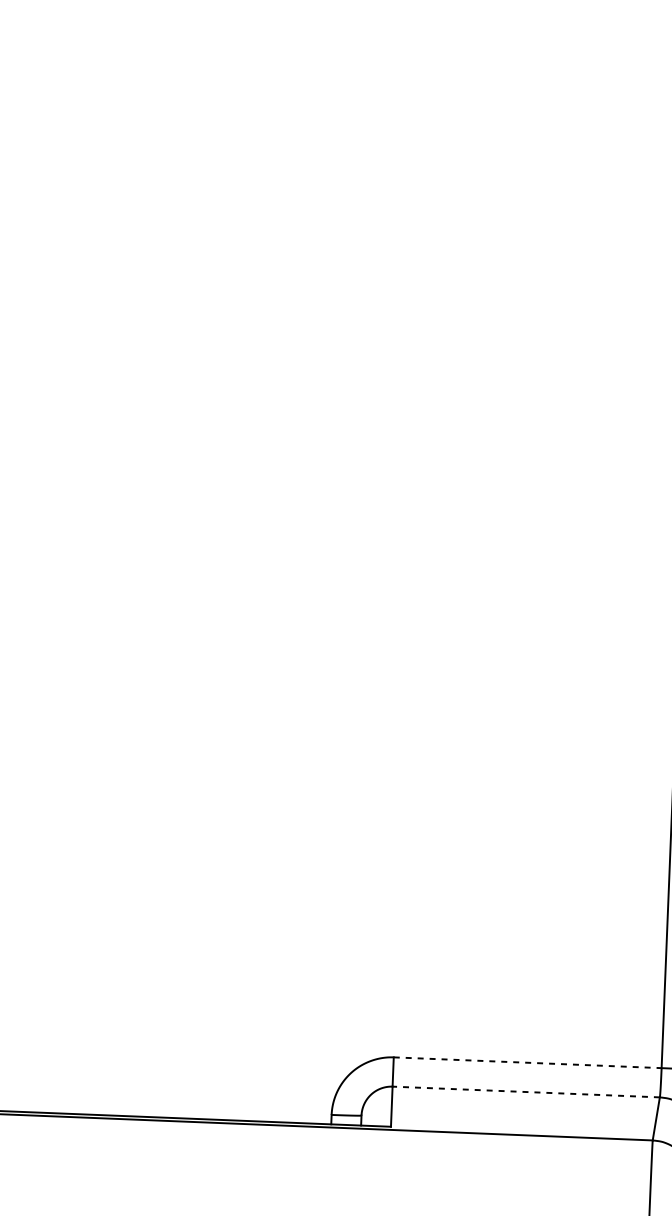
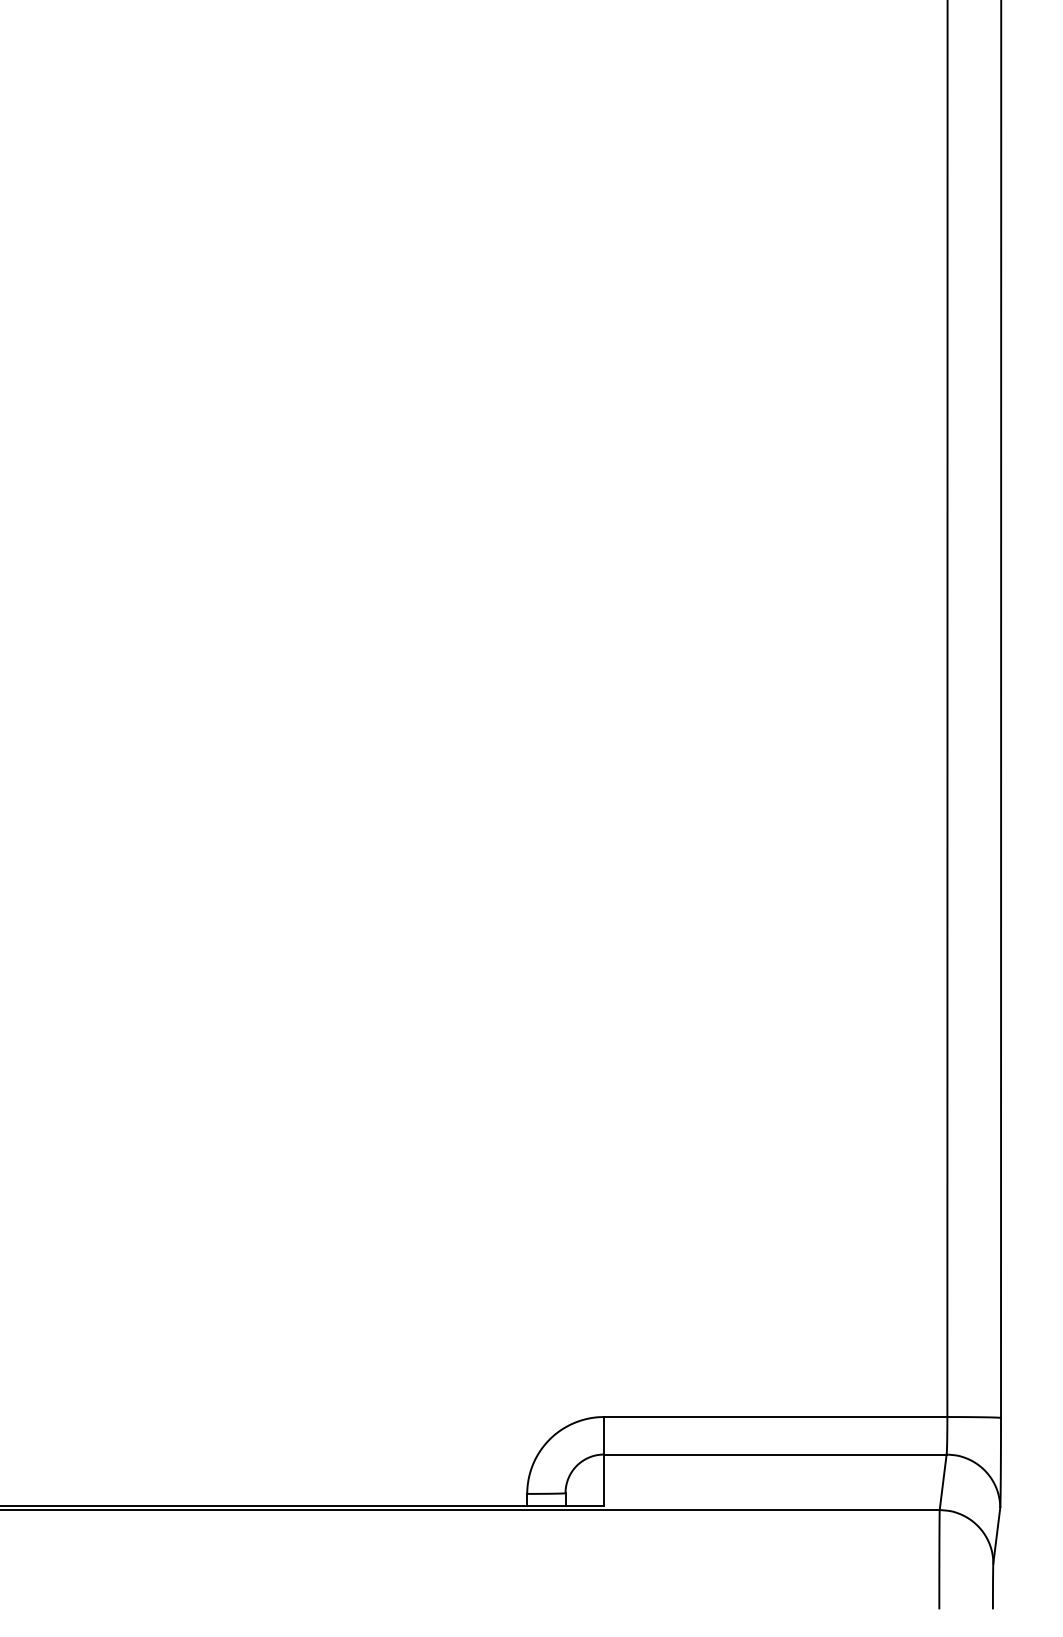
line: (527, 1063) -> (775, 1417), dashed -> solid
line: (525, 1091) -> (774, 1454), dashed -> solid

